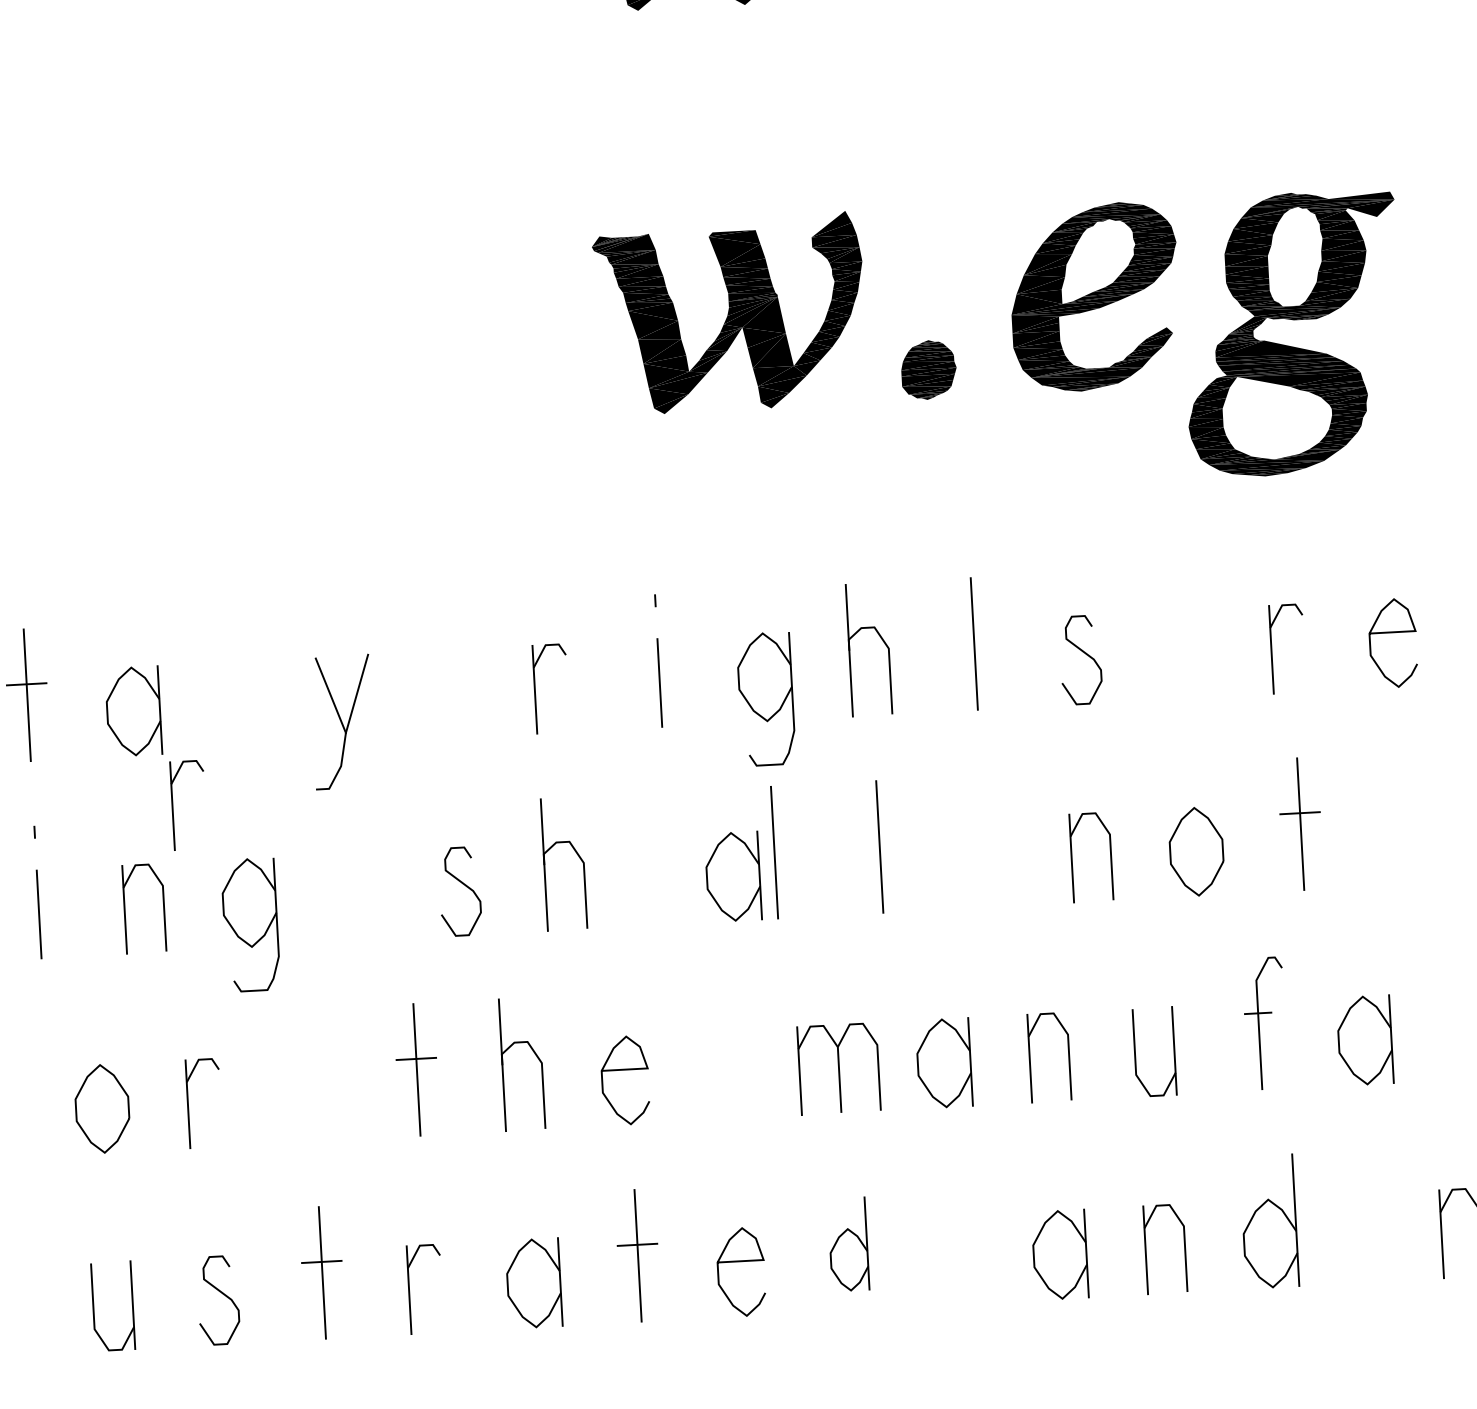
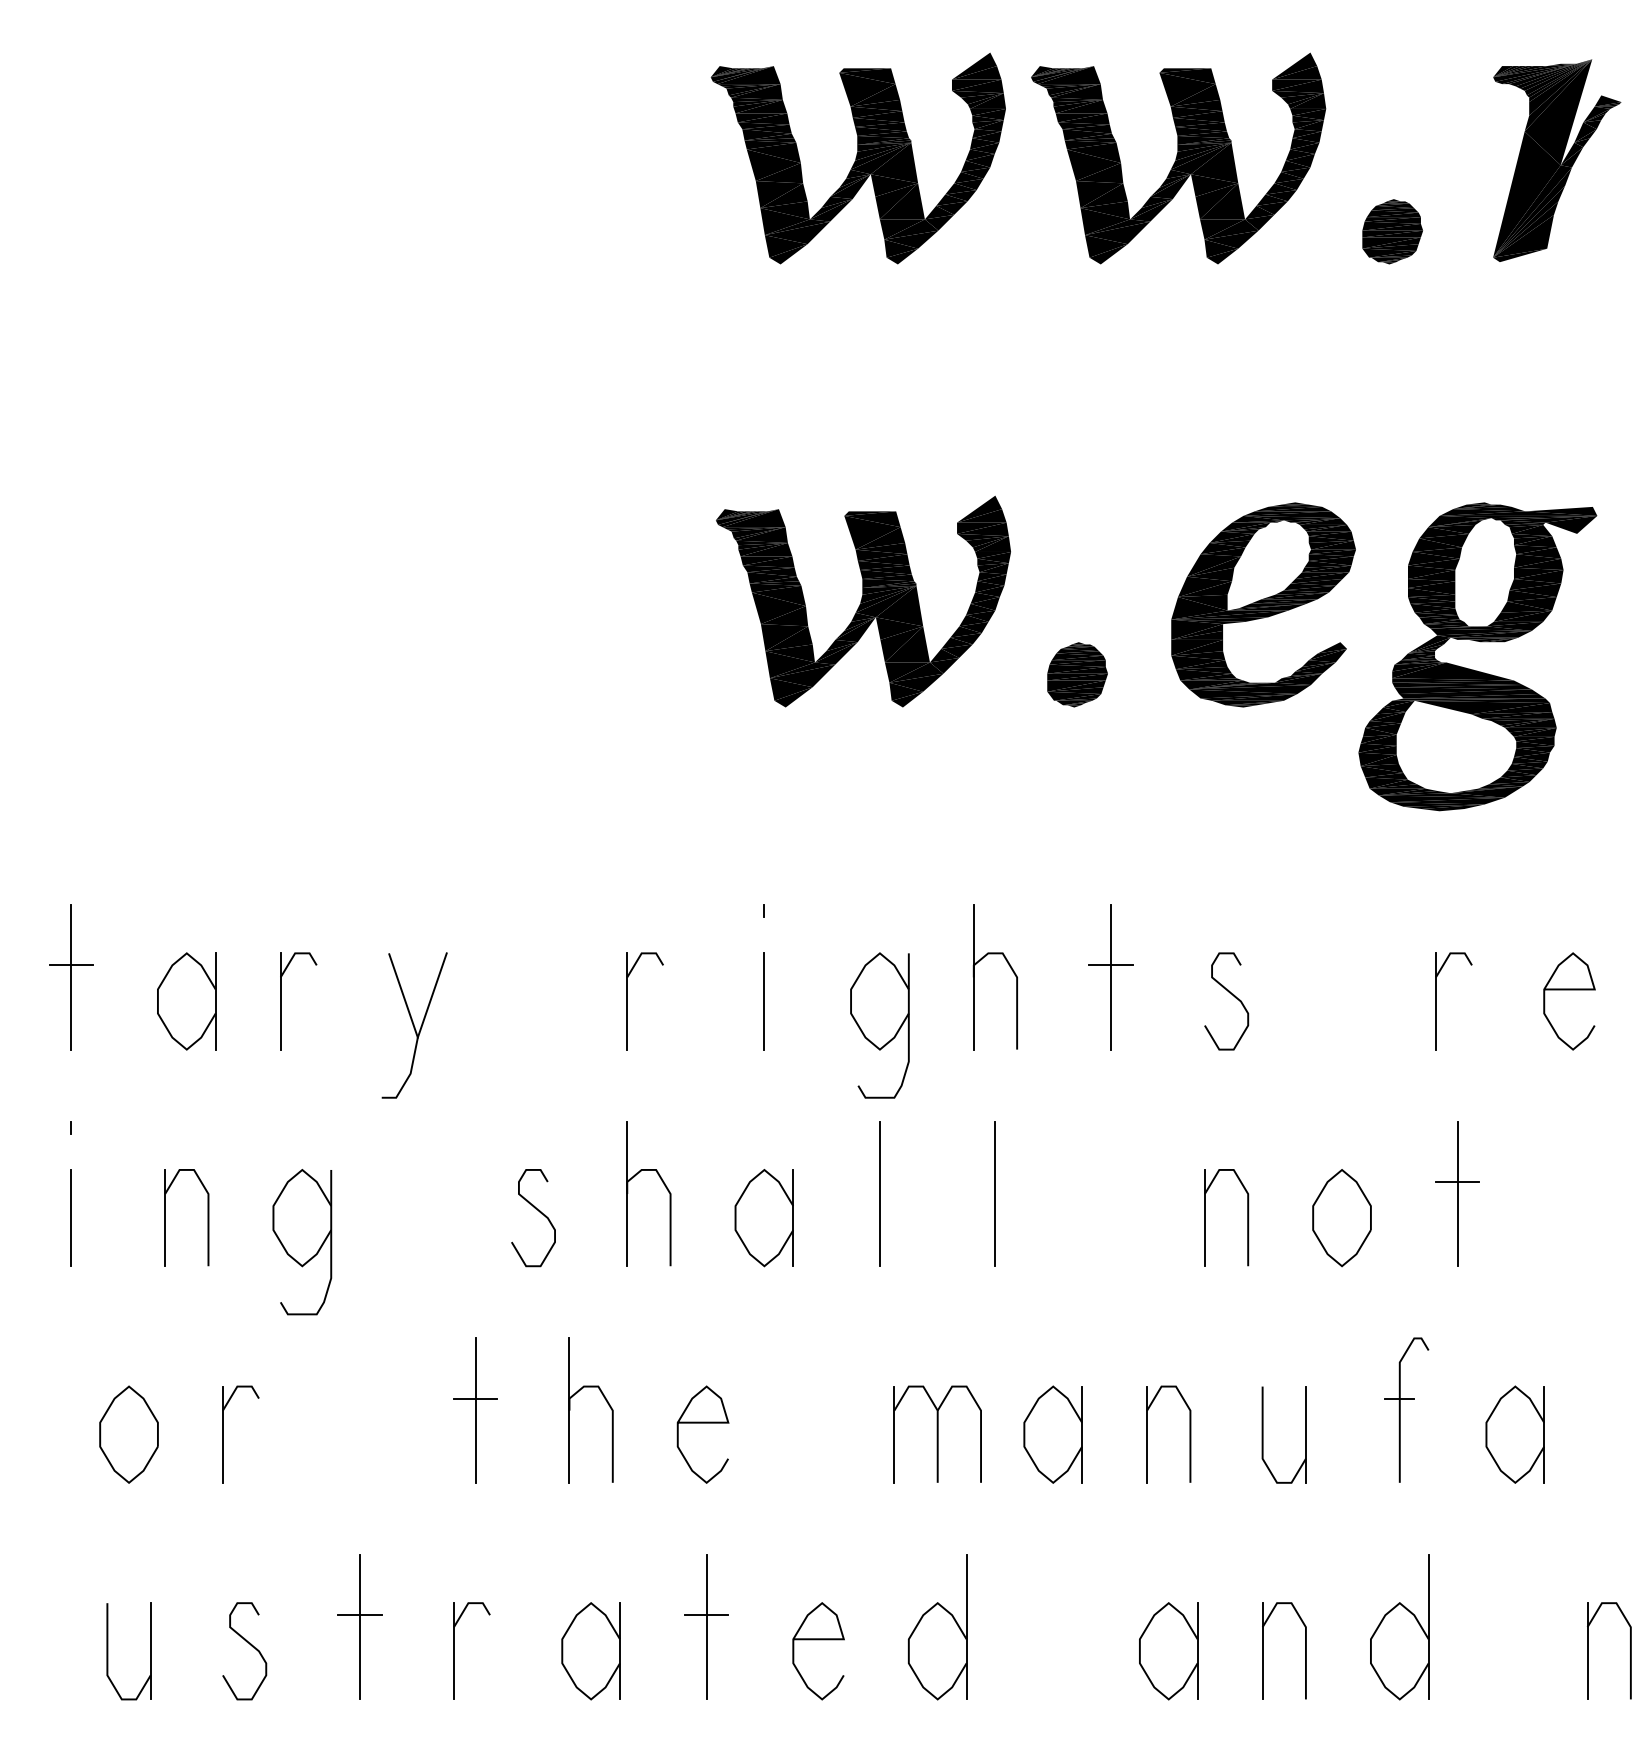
line: (973, 633) -> (1110, 965), added
part: (173, 806) -> (281, 1001), moved
part: (732, 877) -> (763, 1218), moved
part: (848, 1244) -> (937, 1627), size x1.43

